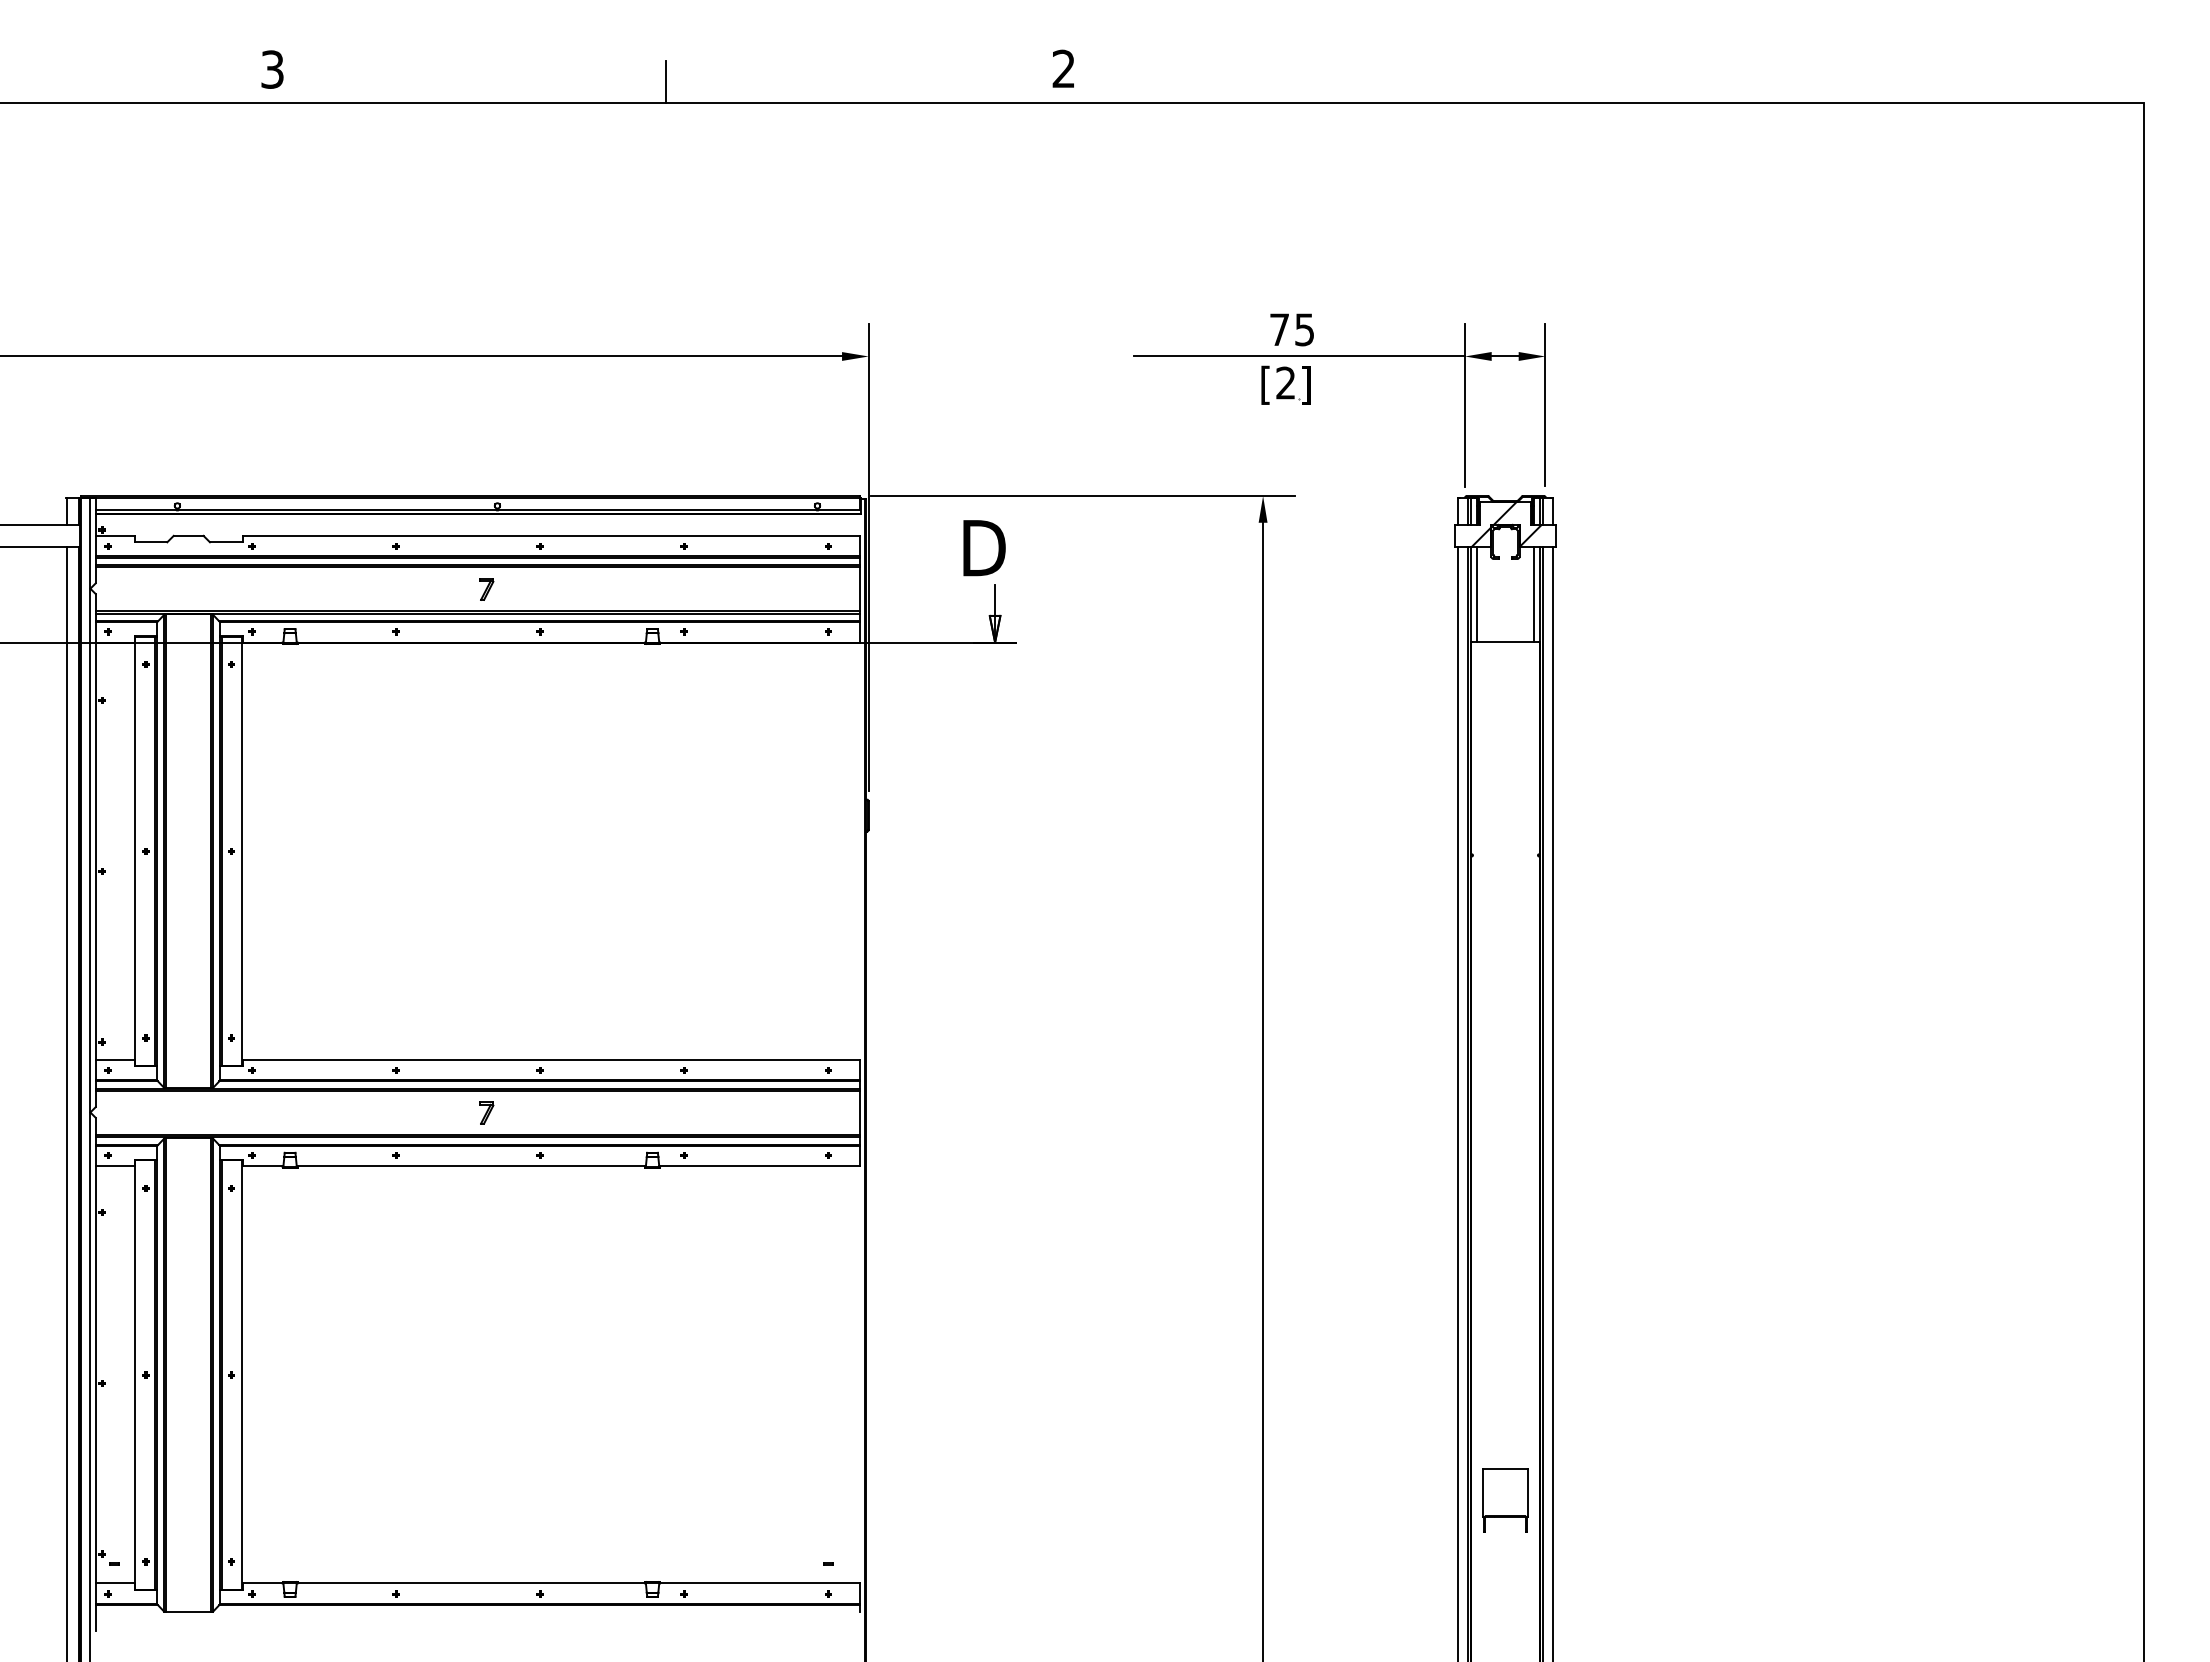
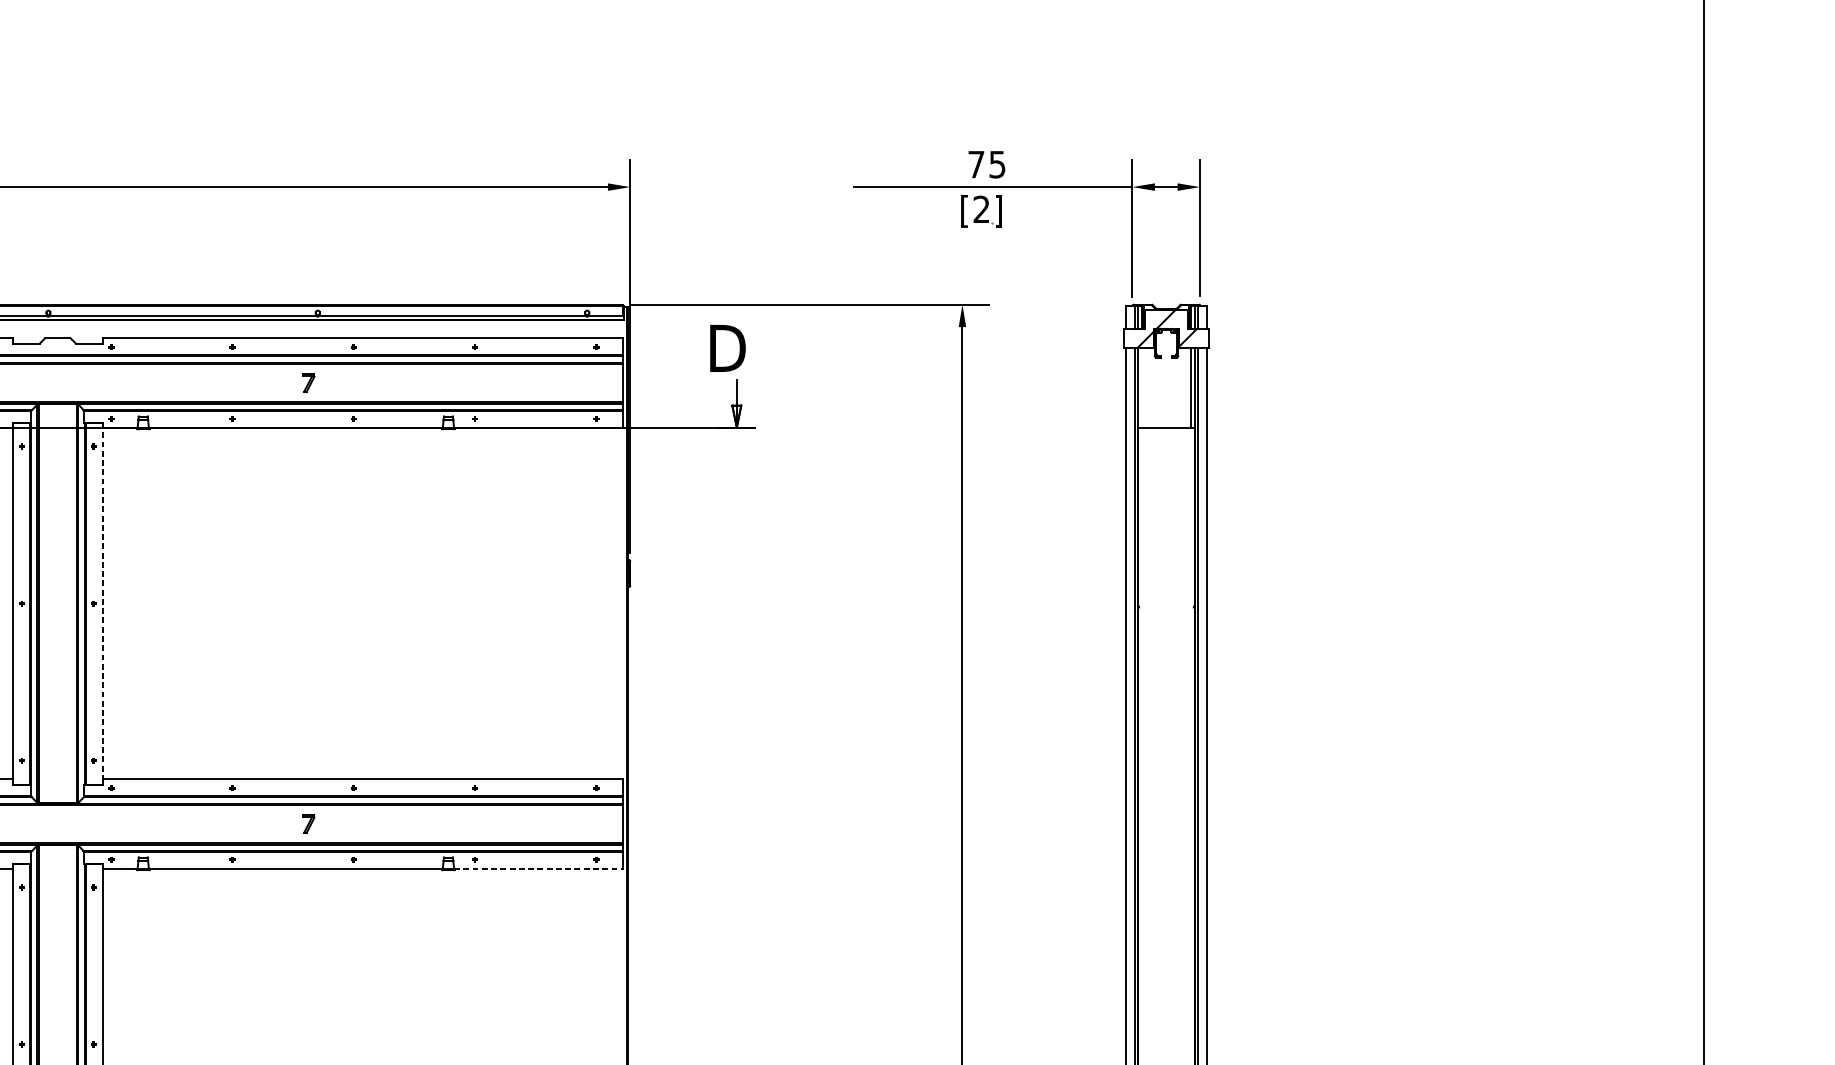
line: (1476, 594) -> (1142, 387), removed
line: (241, 851) -> (102, 603), solid -> dashed
line: (760, 1166) -> (539, 869), solid -> dashed

